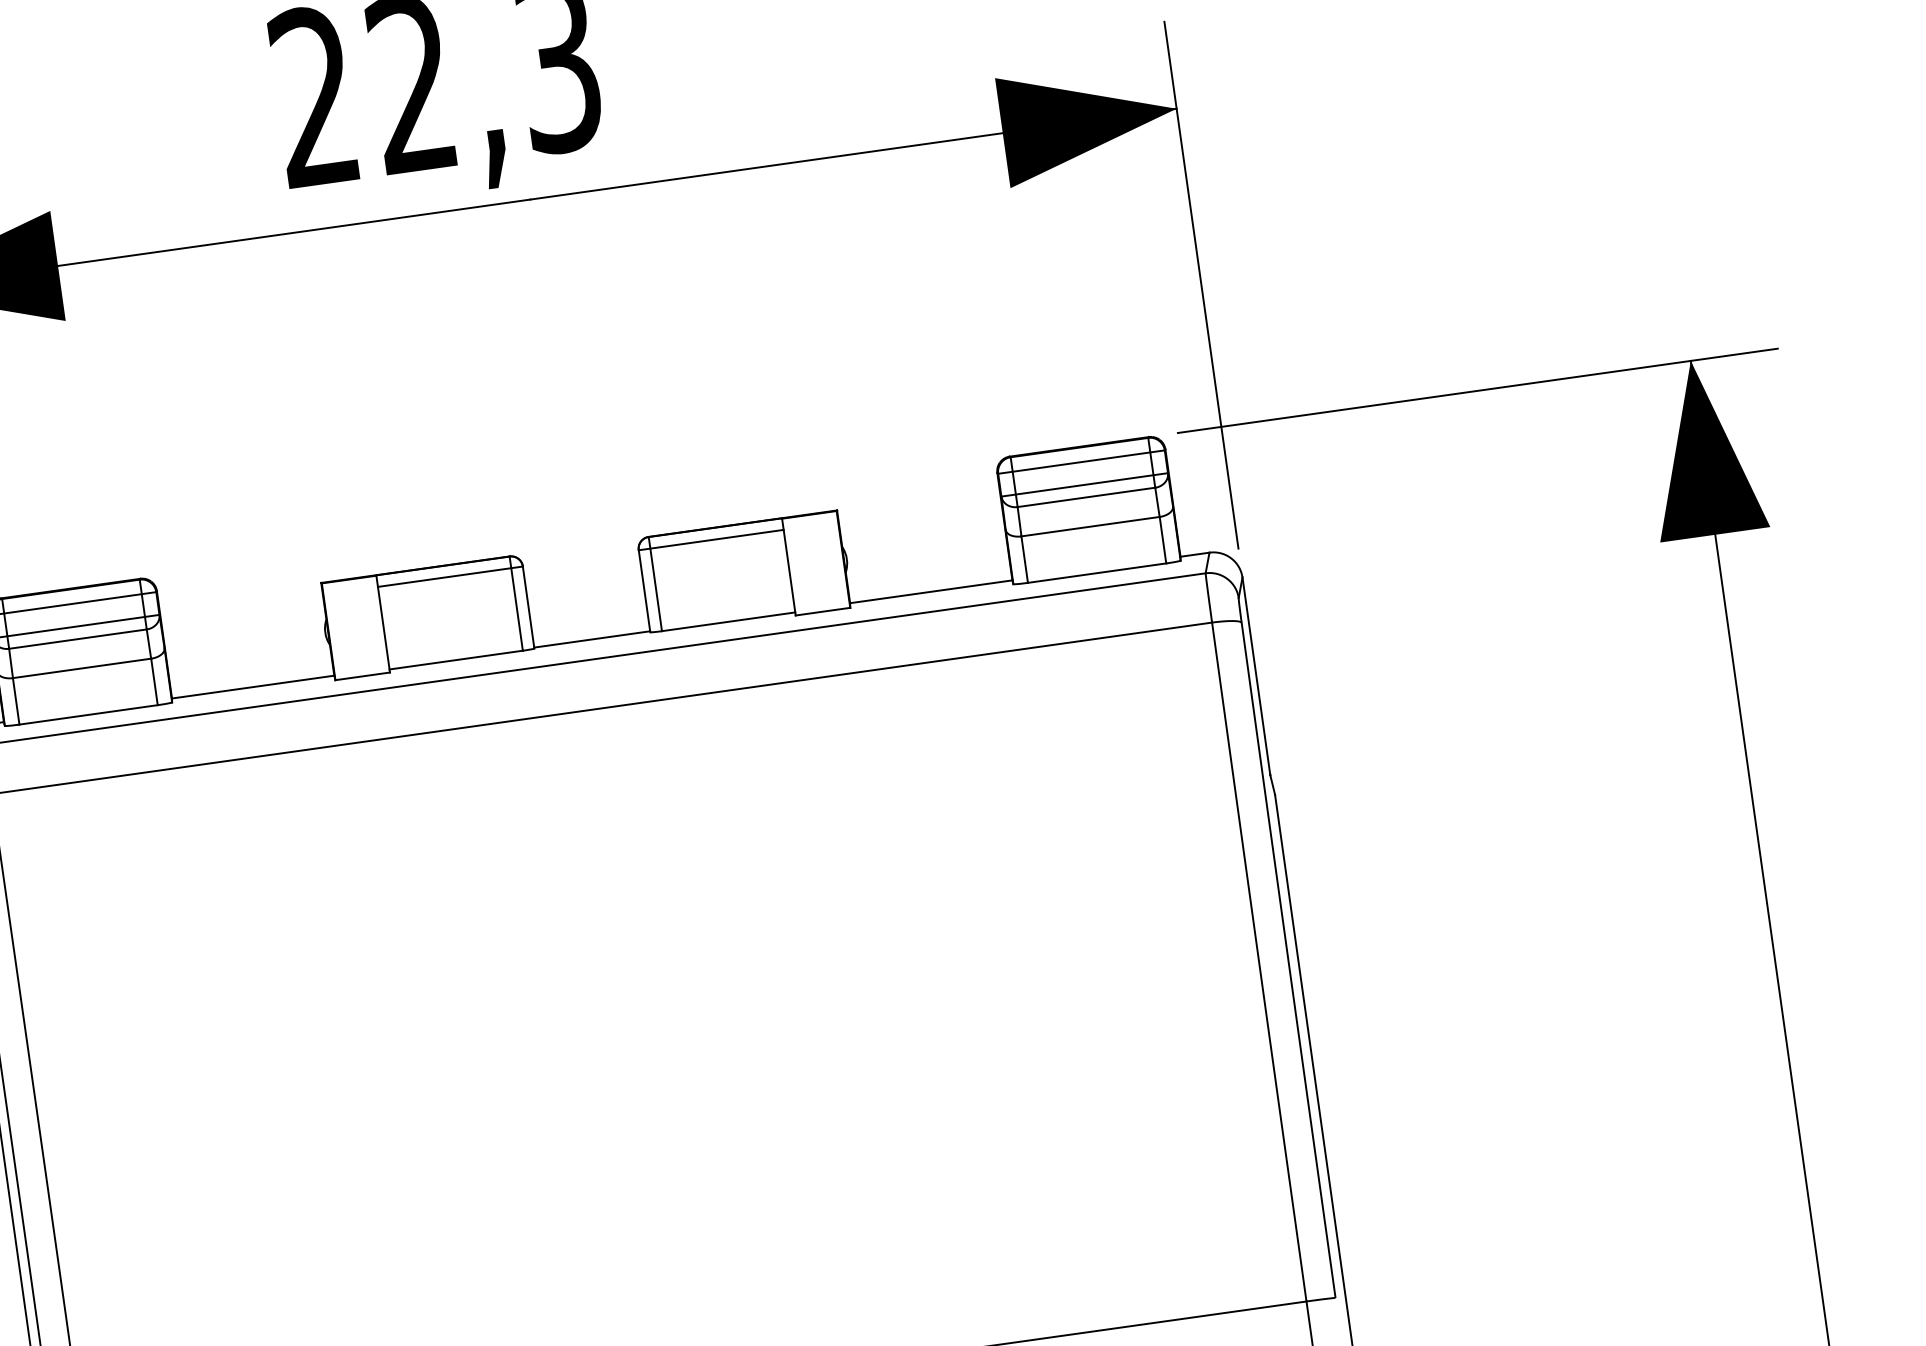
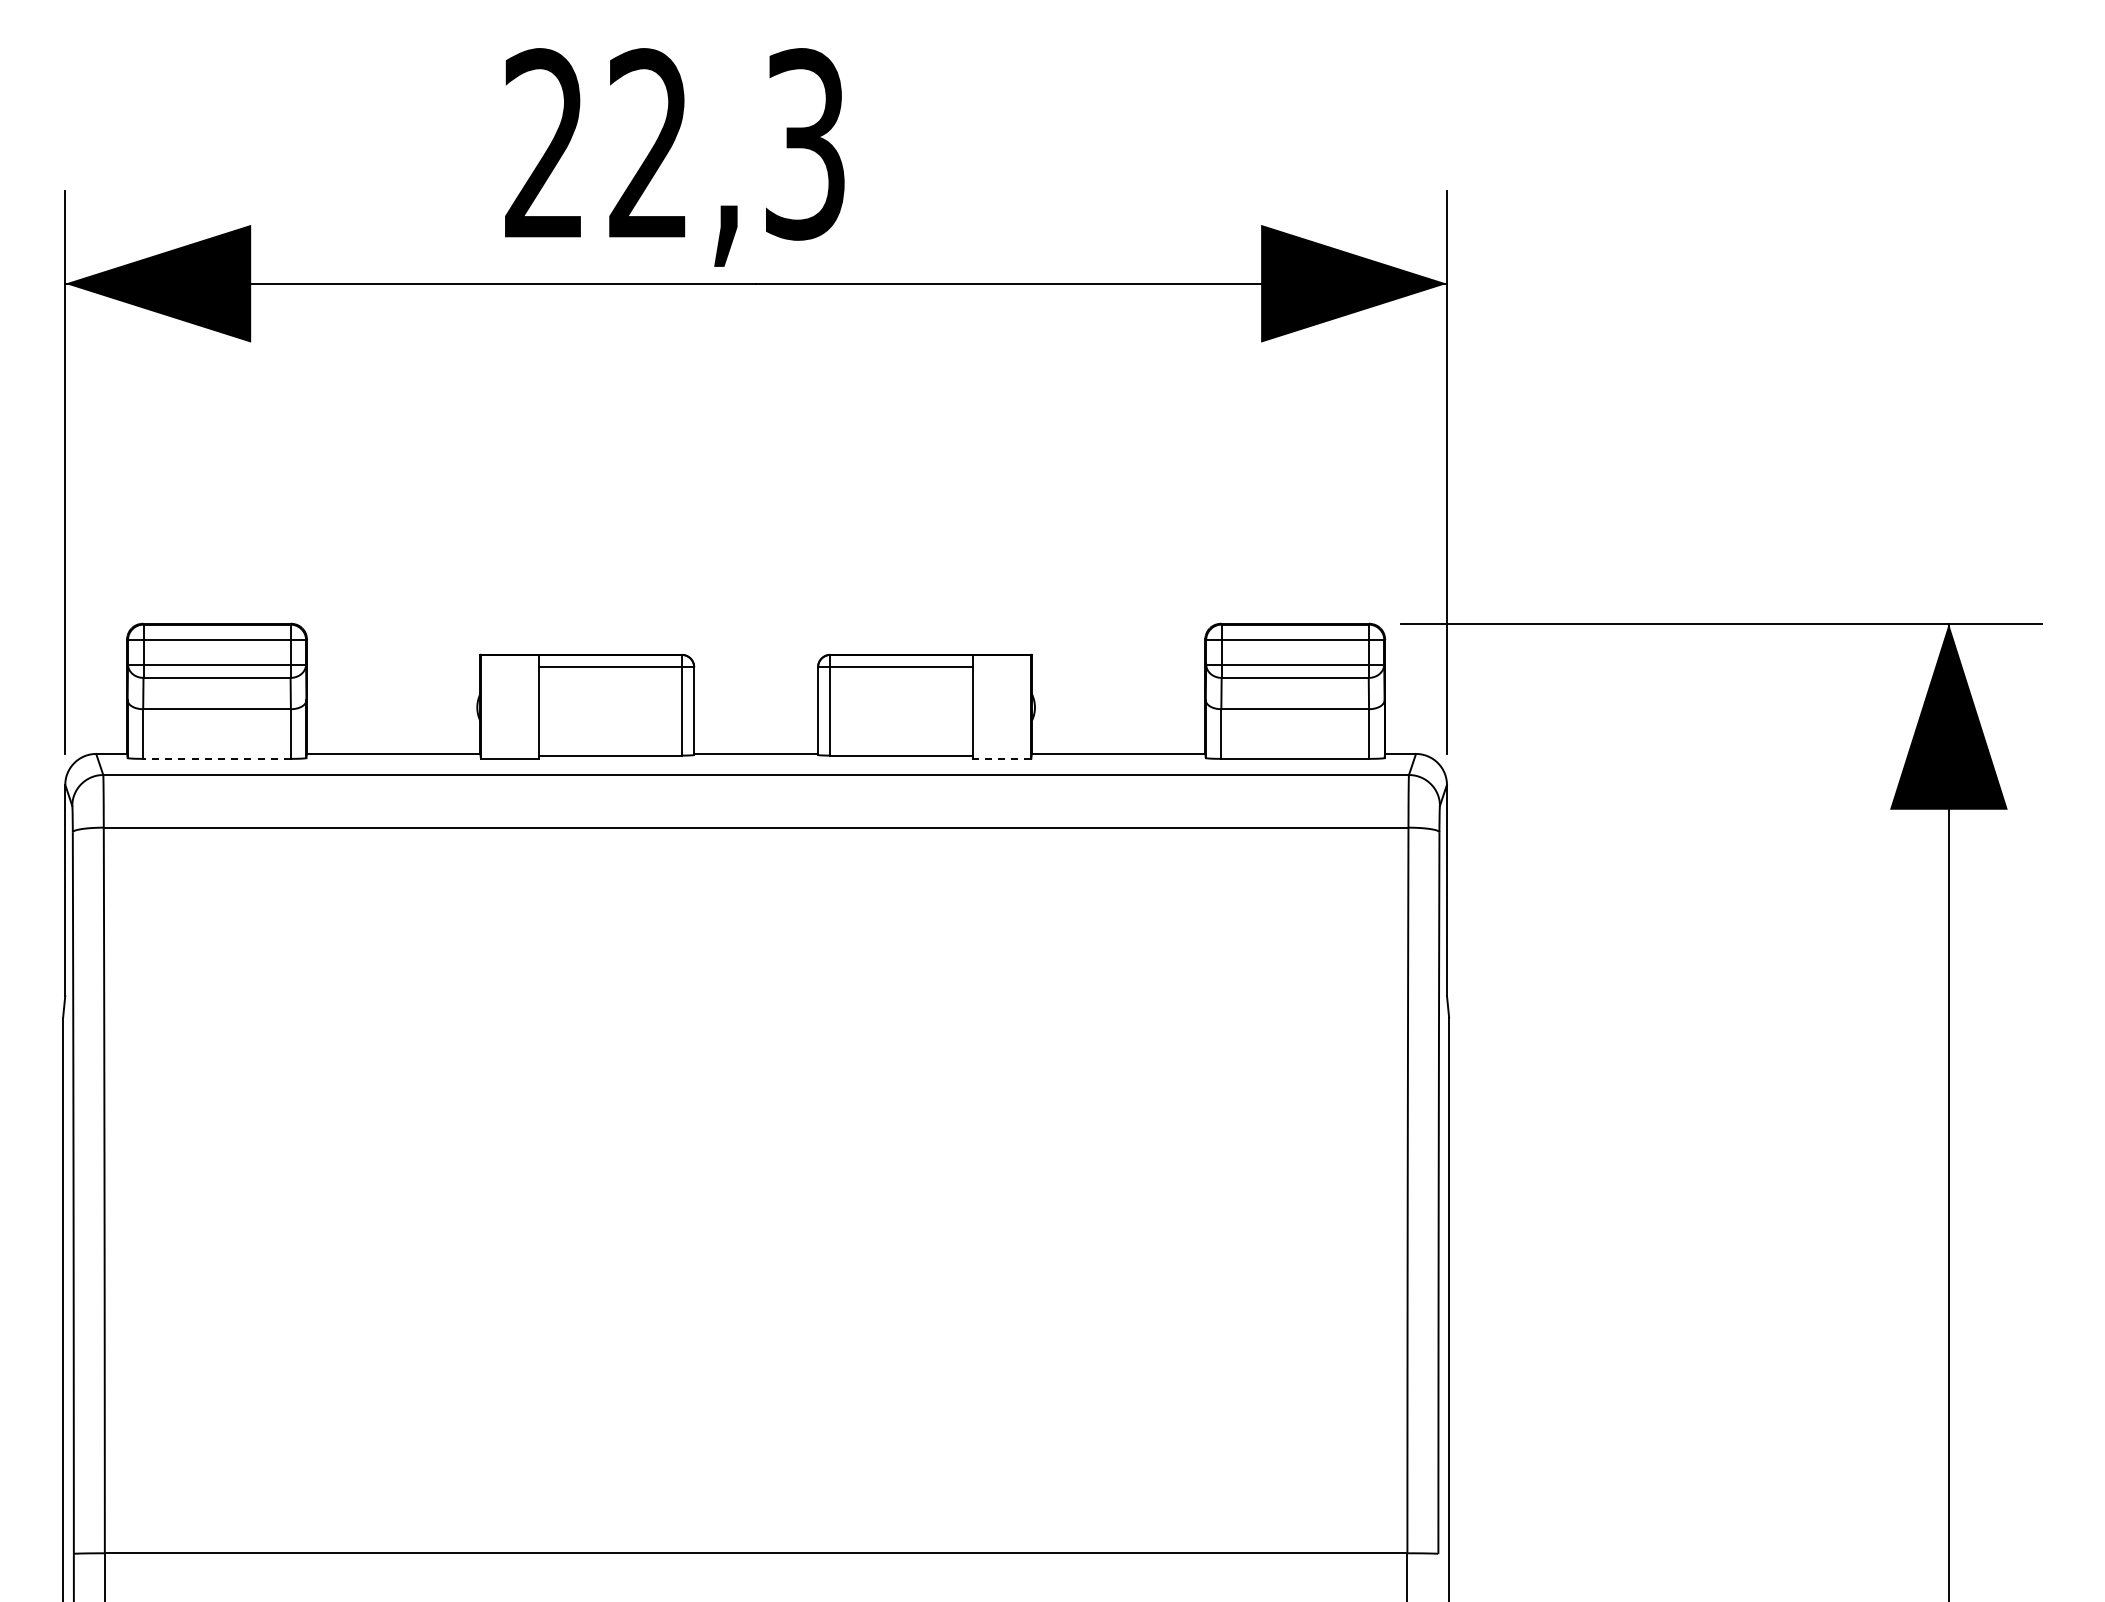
line: (822, 611) -> (1001, 758), solid -> dashed
line: (88, 714) -> (217, 758), solid -> dashed

